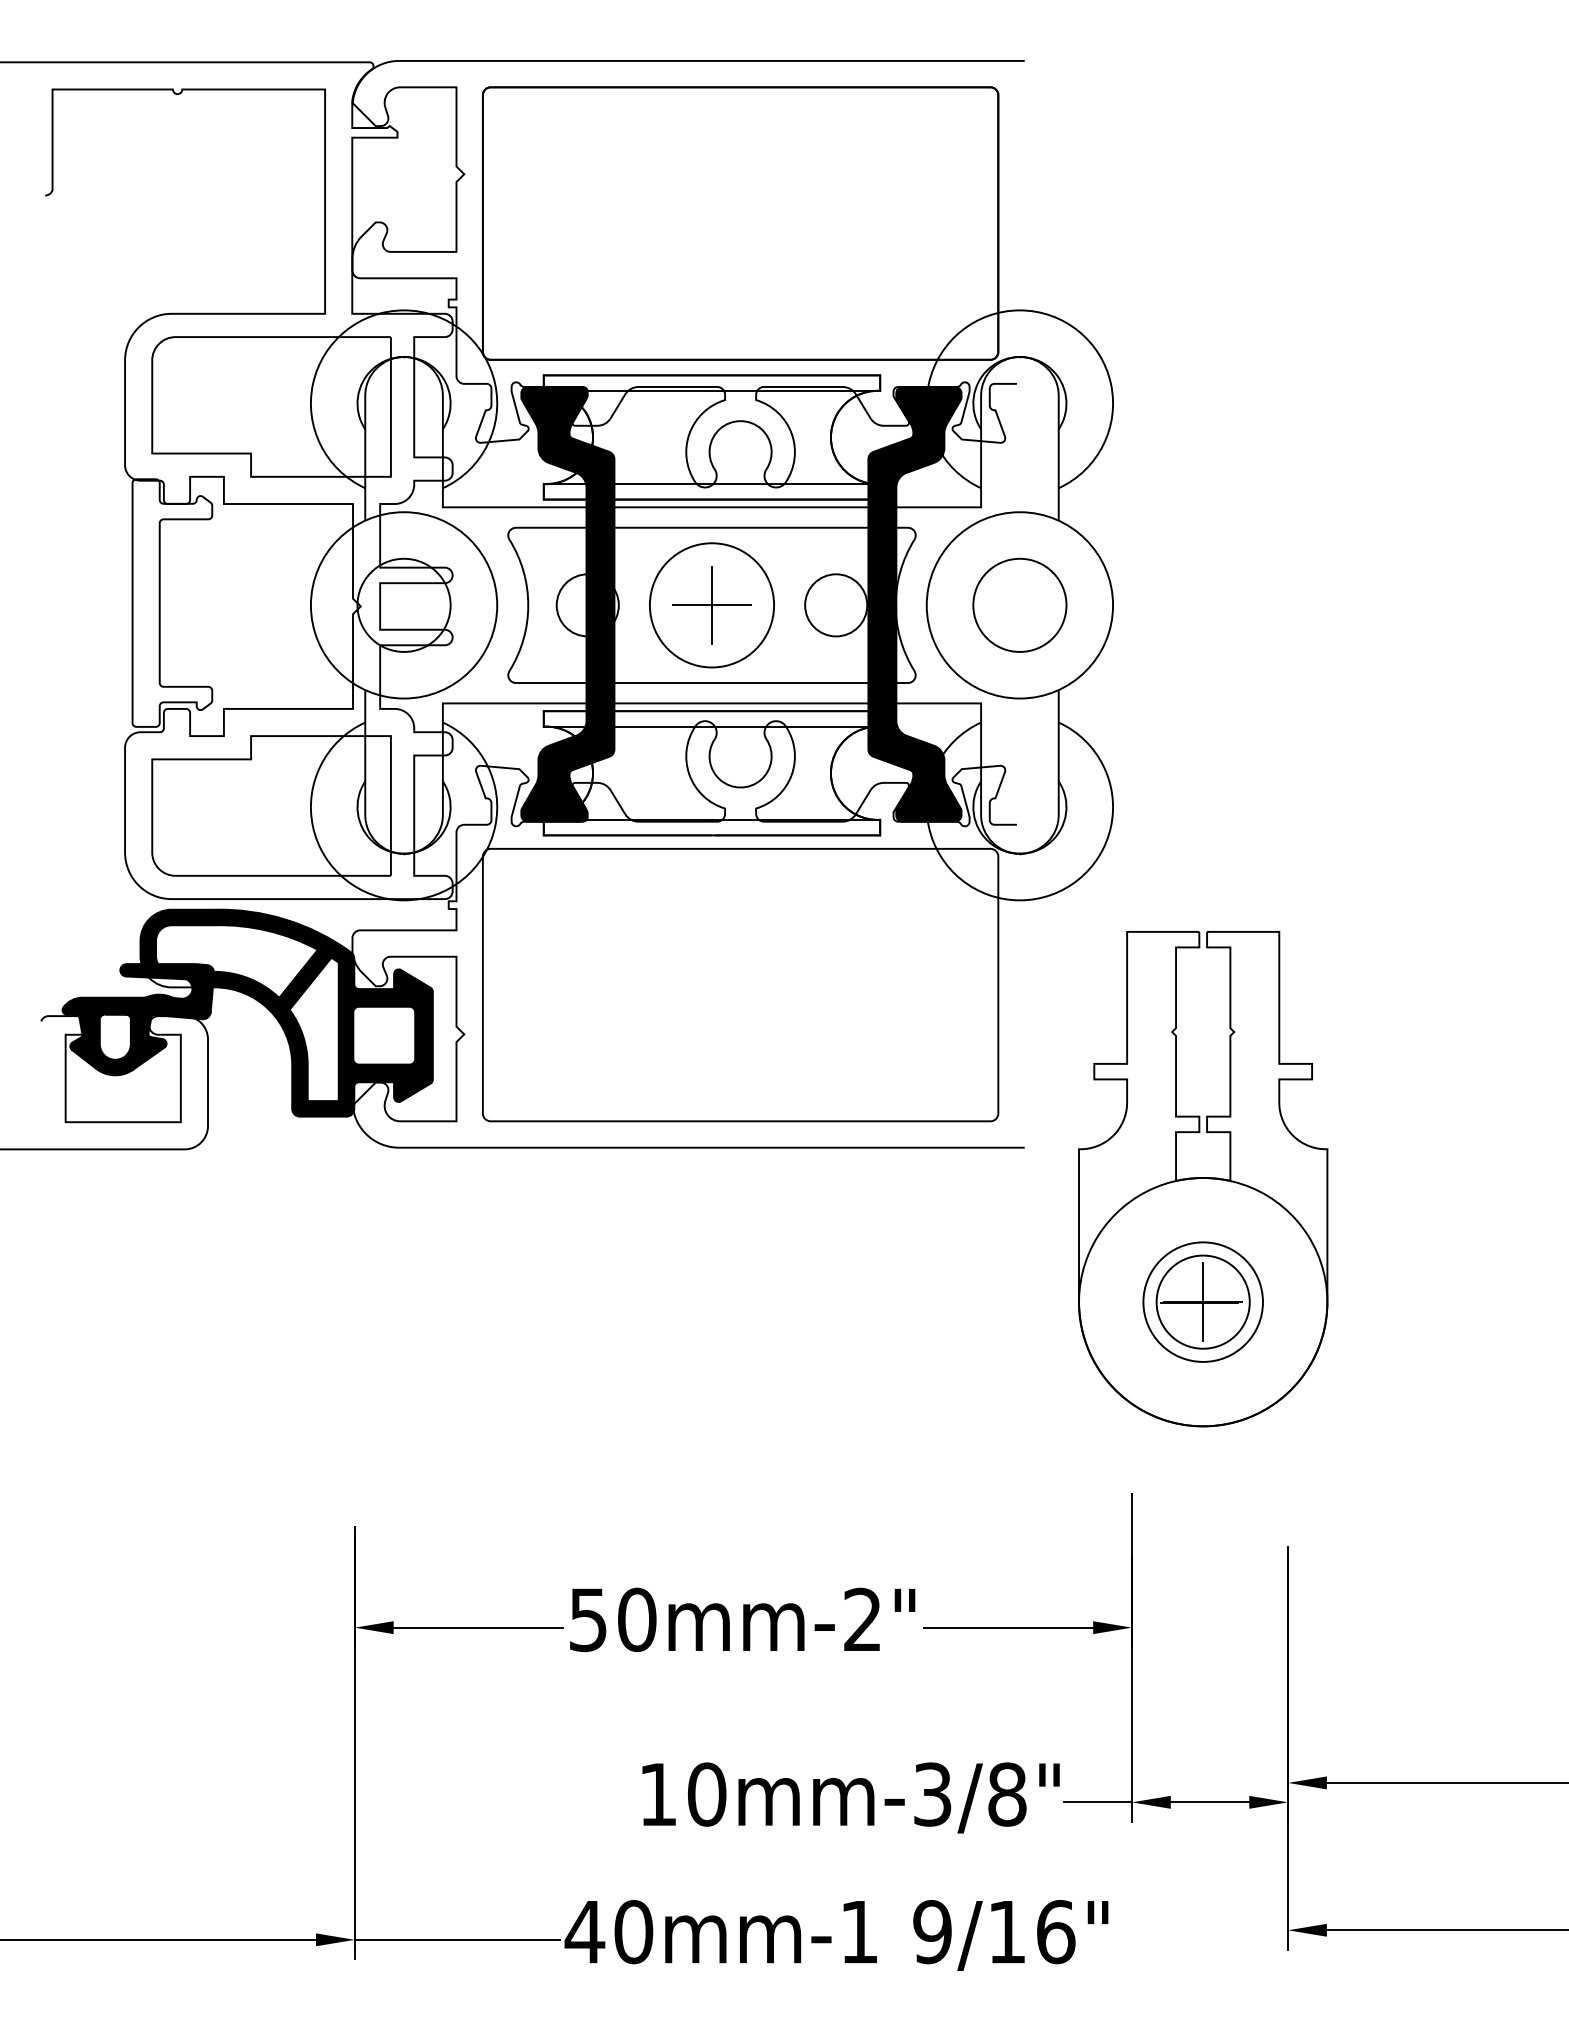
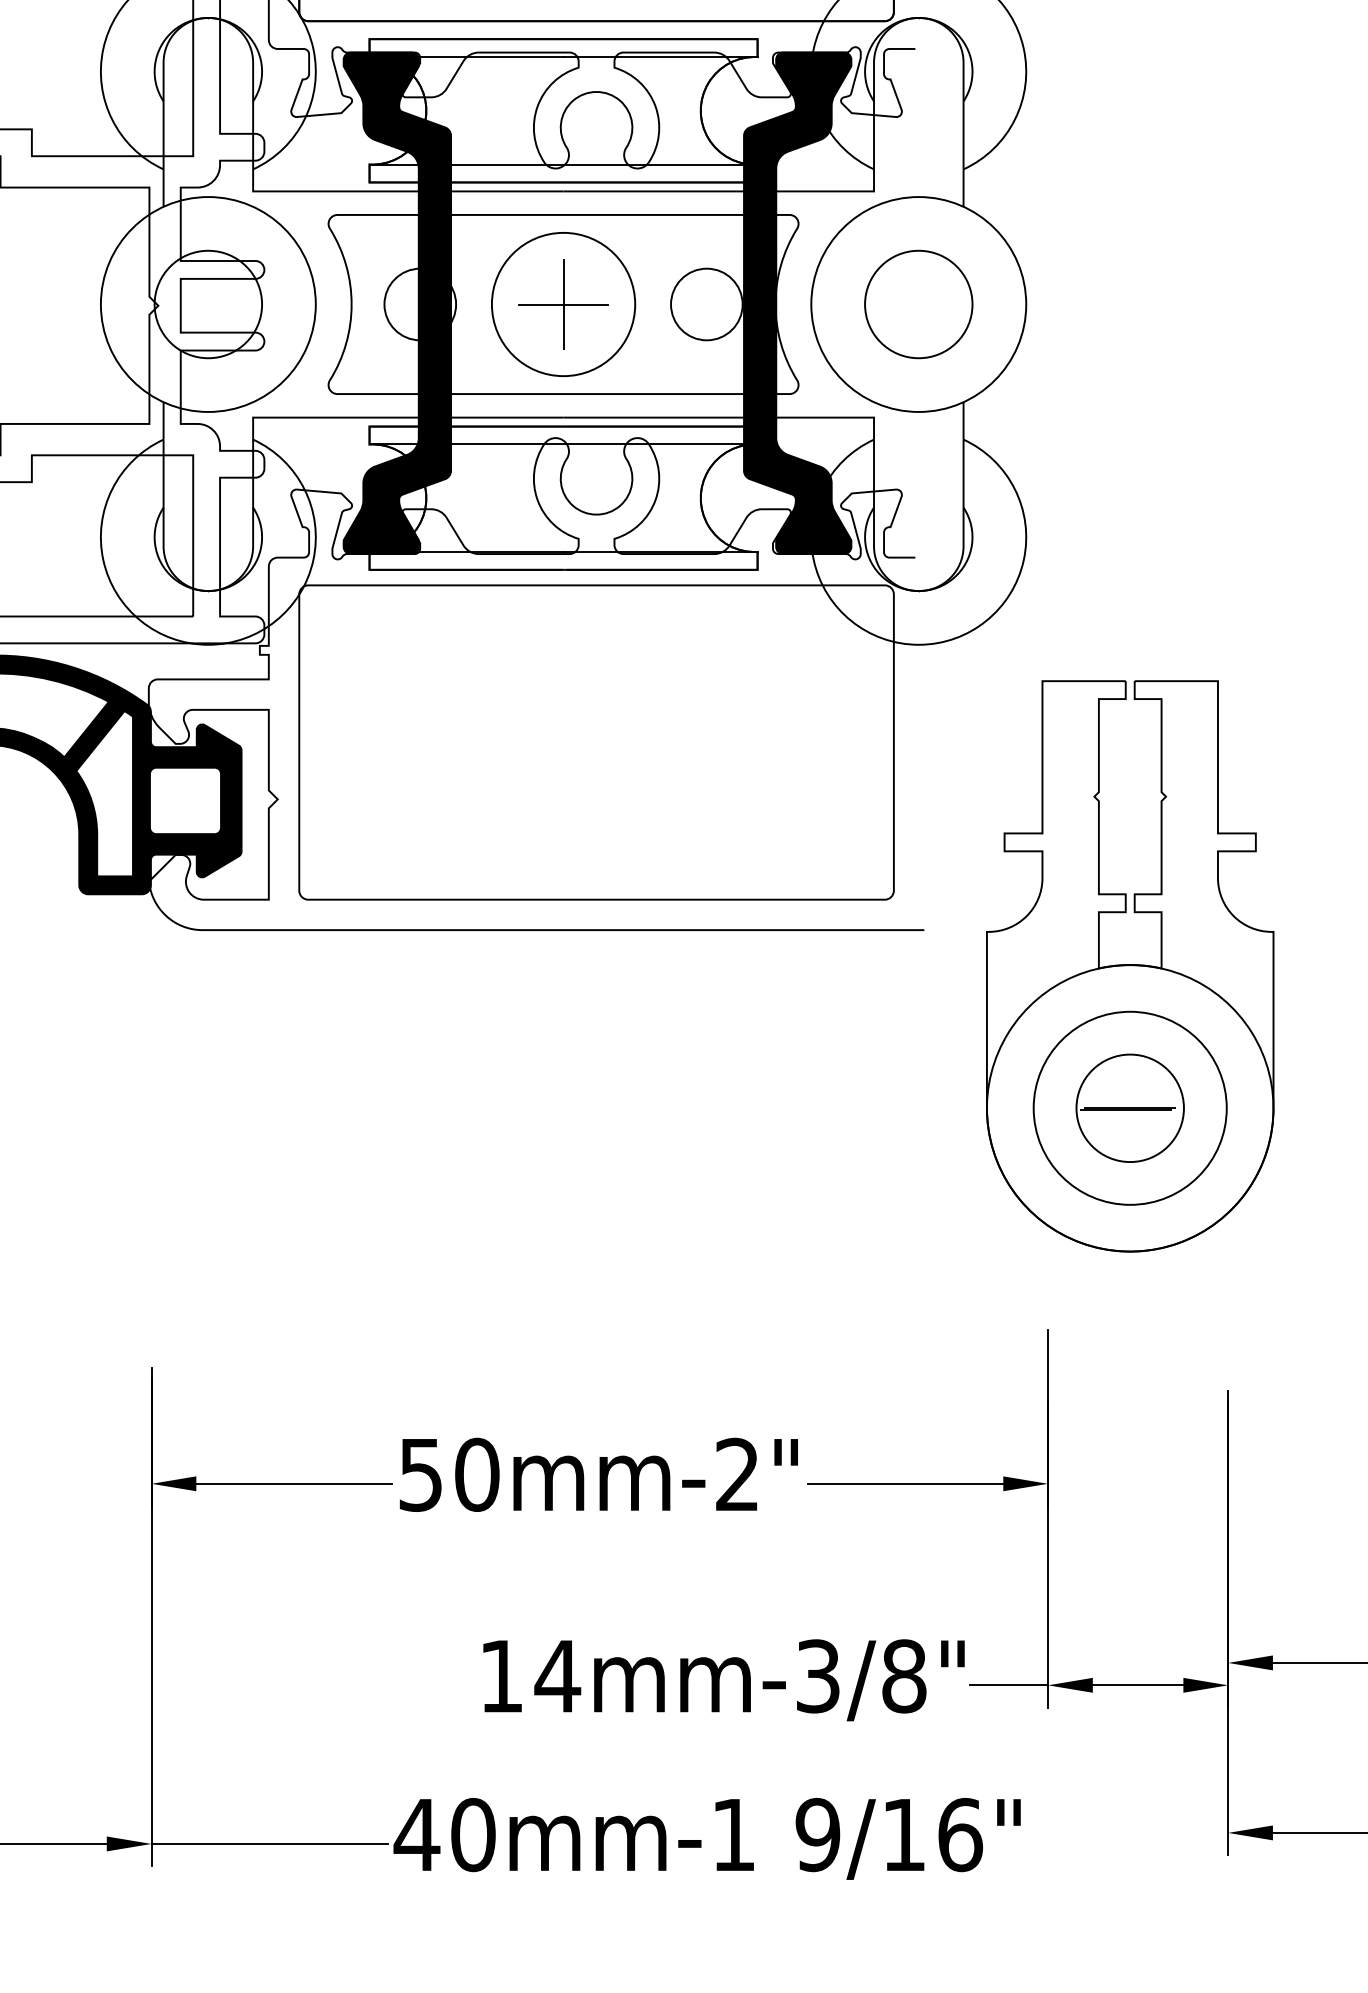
circle: (1202, 1301) -> (1129, 1107), size x1.4
line: (1203, 1301) -> (1130, 1107), removed
text: (706, 1794) -> (557, 1676), 10mm-3/8" -> 14mm-3/8"

